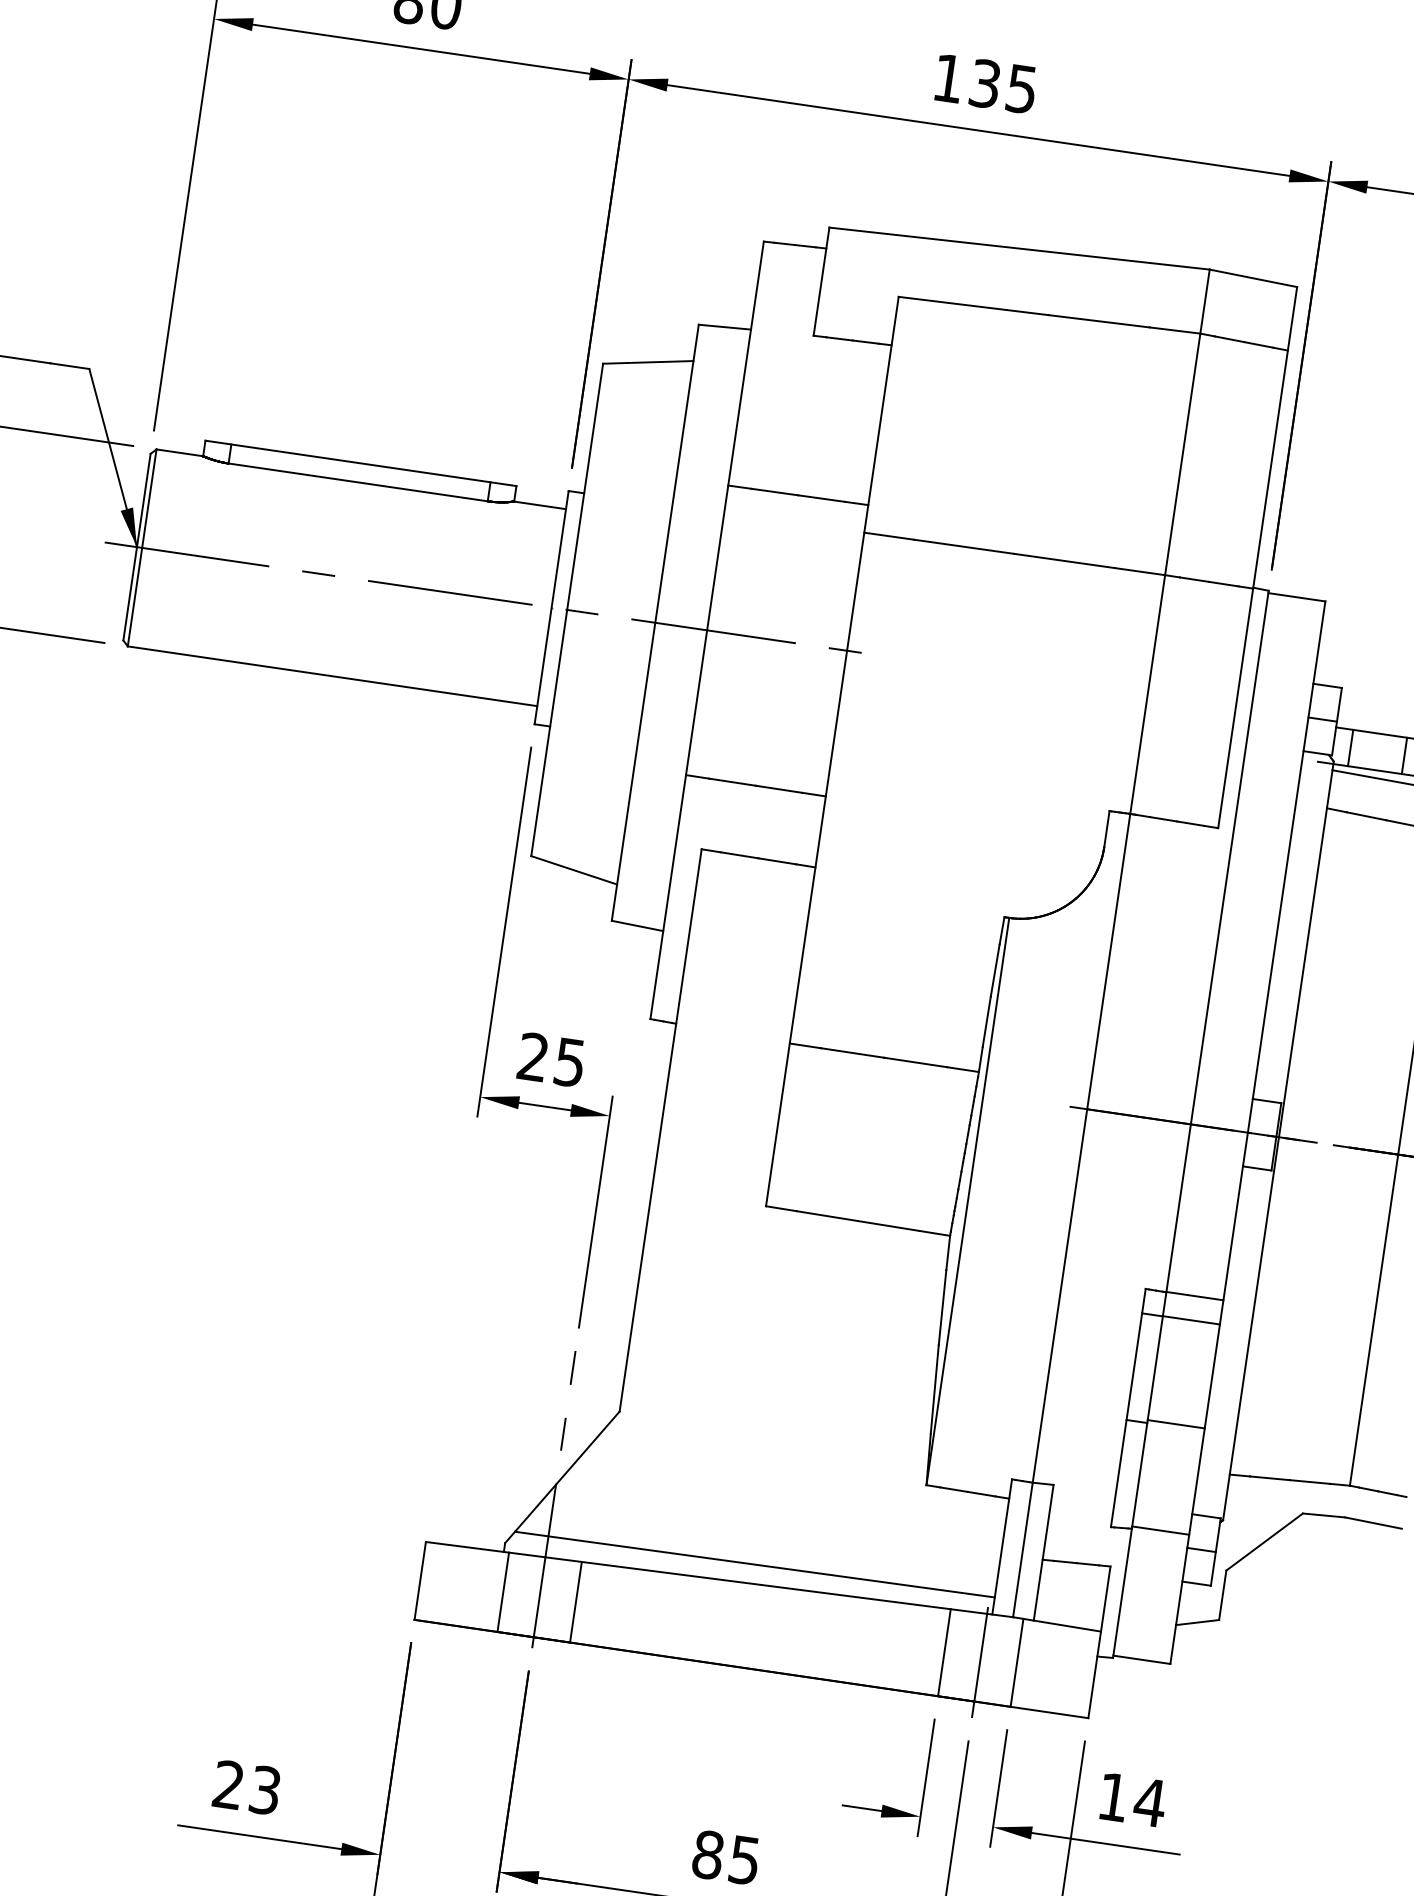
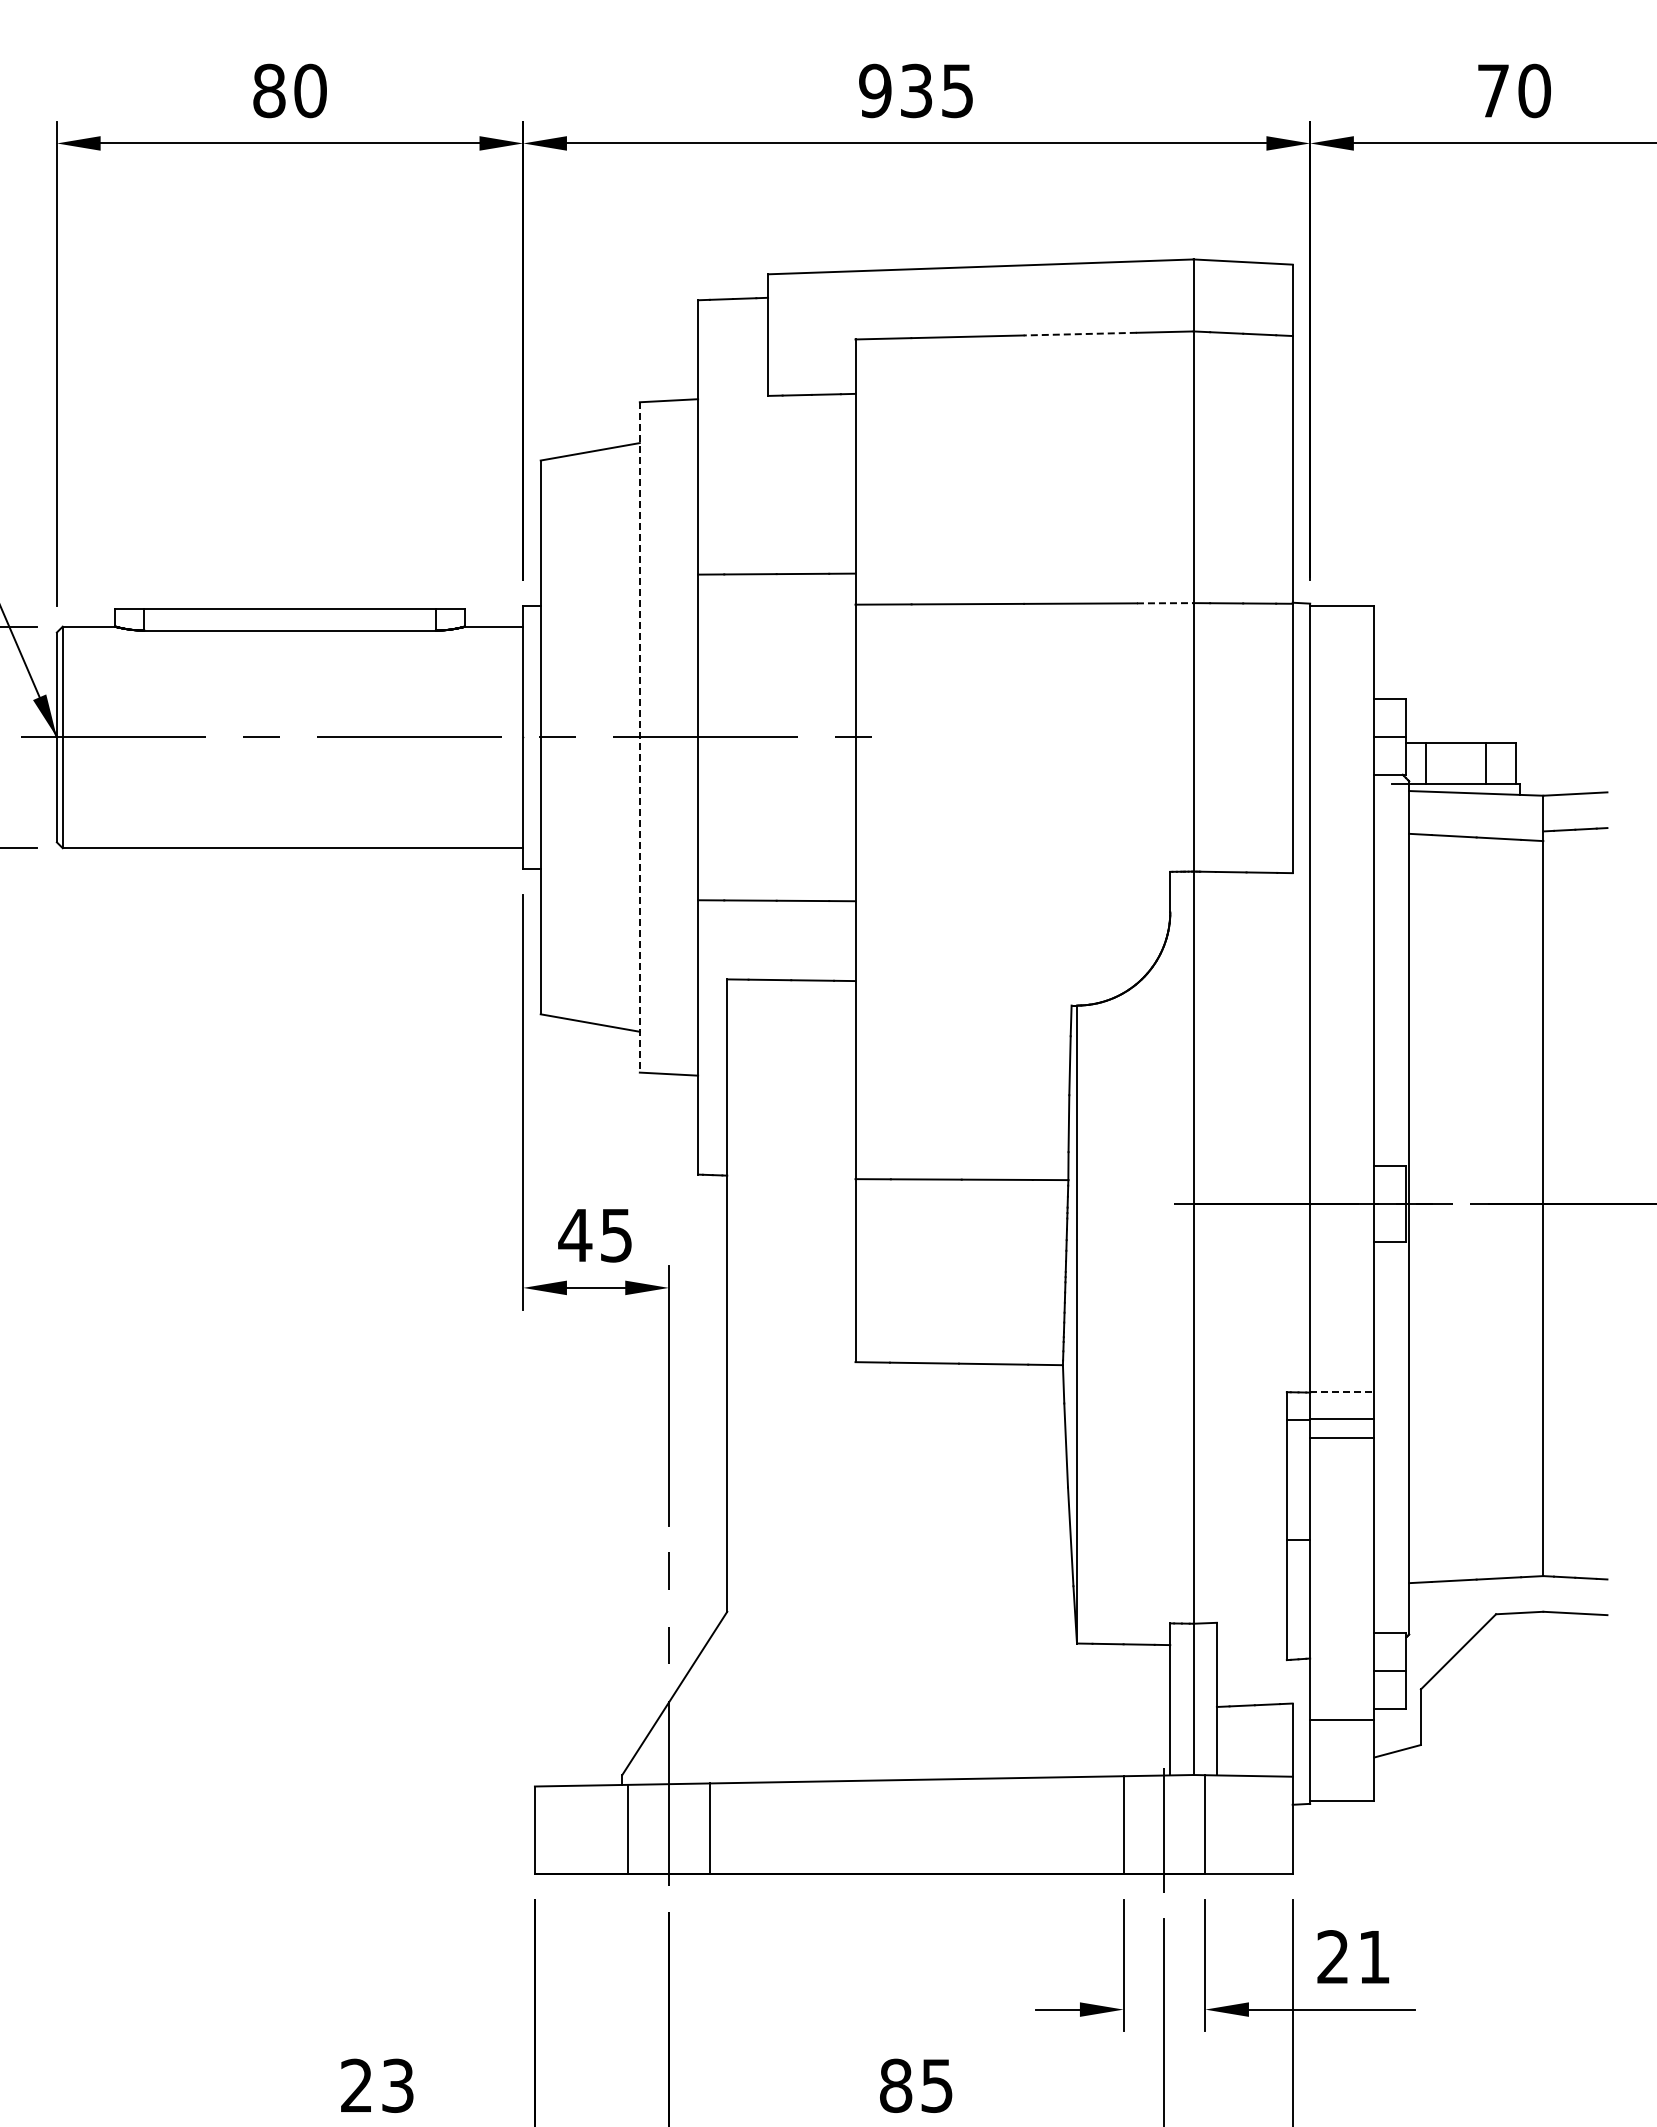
text: (948, 78) -> (875, 90), 135 -> 935
line: (1099, 321) -> (1080, 334), solid -> dashed
line: (1140, 571) -> (1165, 603), solid -> dashed
line: (655, 622) -> (639, 737), solid -> dashed
text: (533, 1056) -> (575, 1234), 25 -> 45
line: (1195, 1296) -> (1342, 1392), solid -> dashed
line: (1176, 1424) -> (1342, 1438), moved
line: (1161, 1530) -> (1342, 1719), moved
line: (754, 1564) -> (900, 1758), removed
text: (1132, 1799) -> (1354, 1956), 14 -> 21

